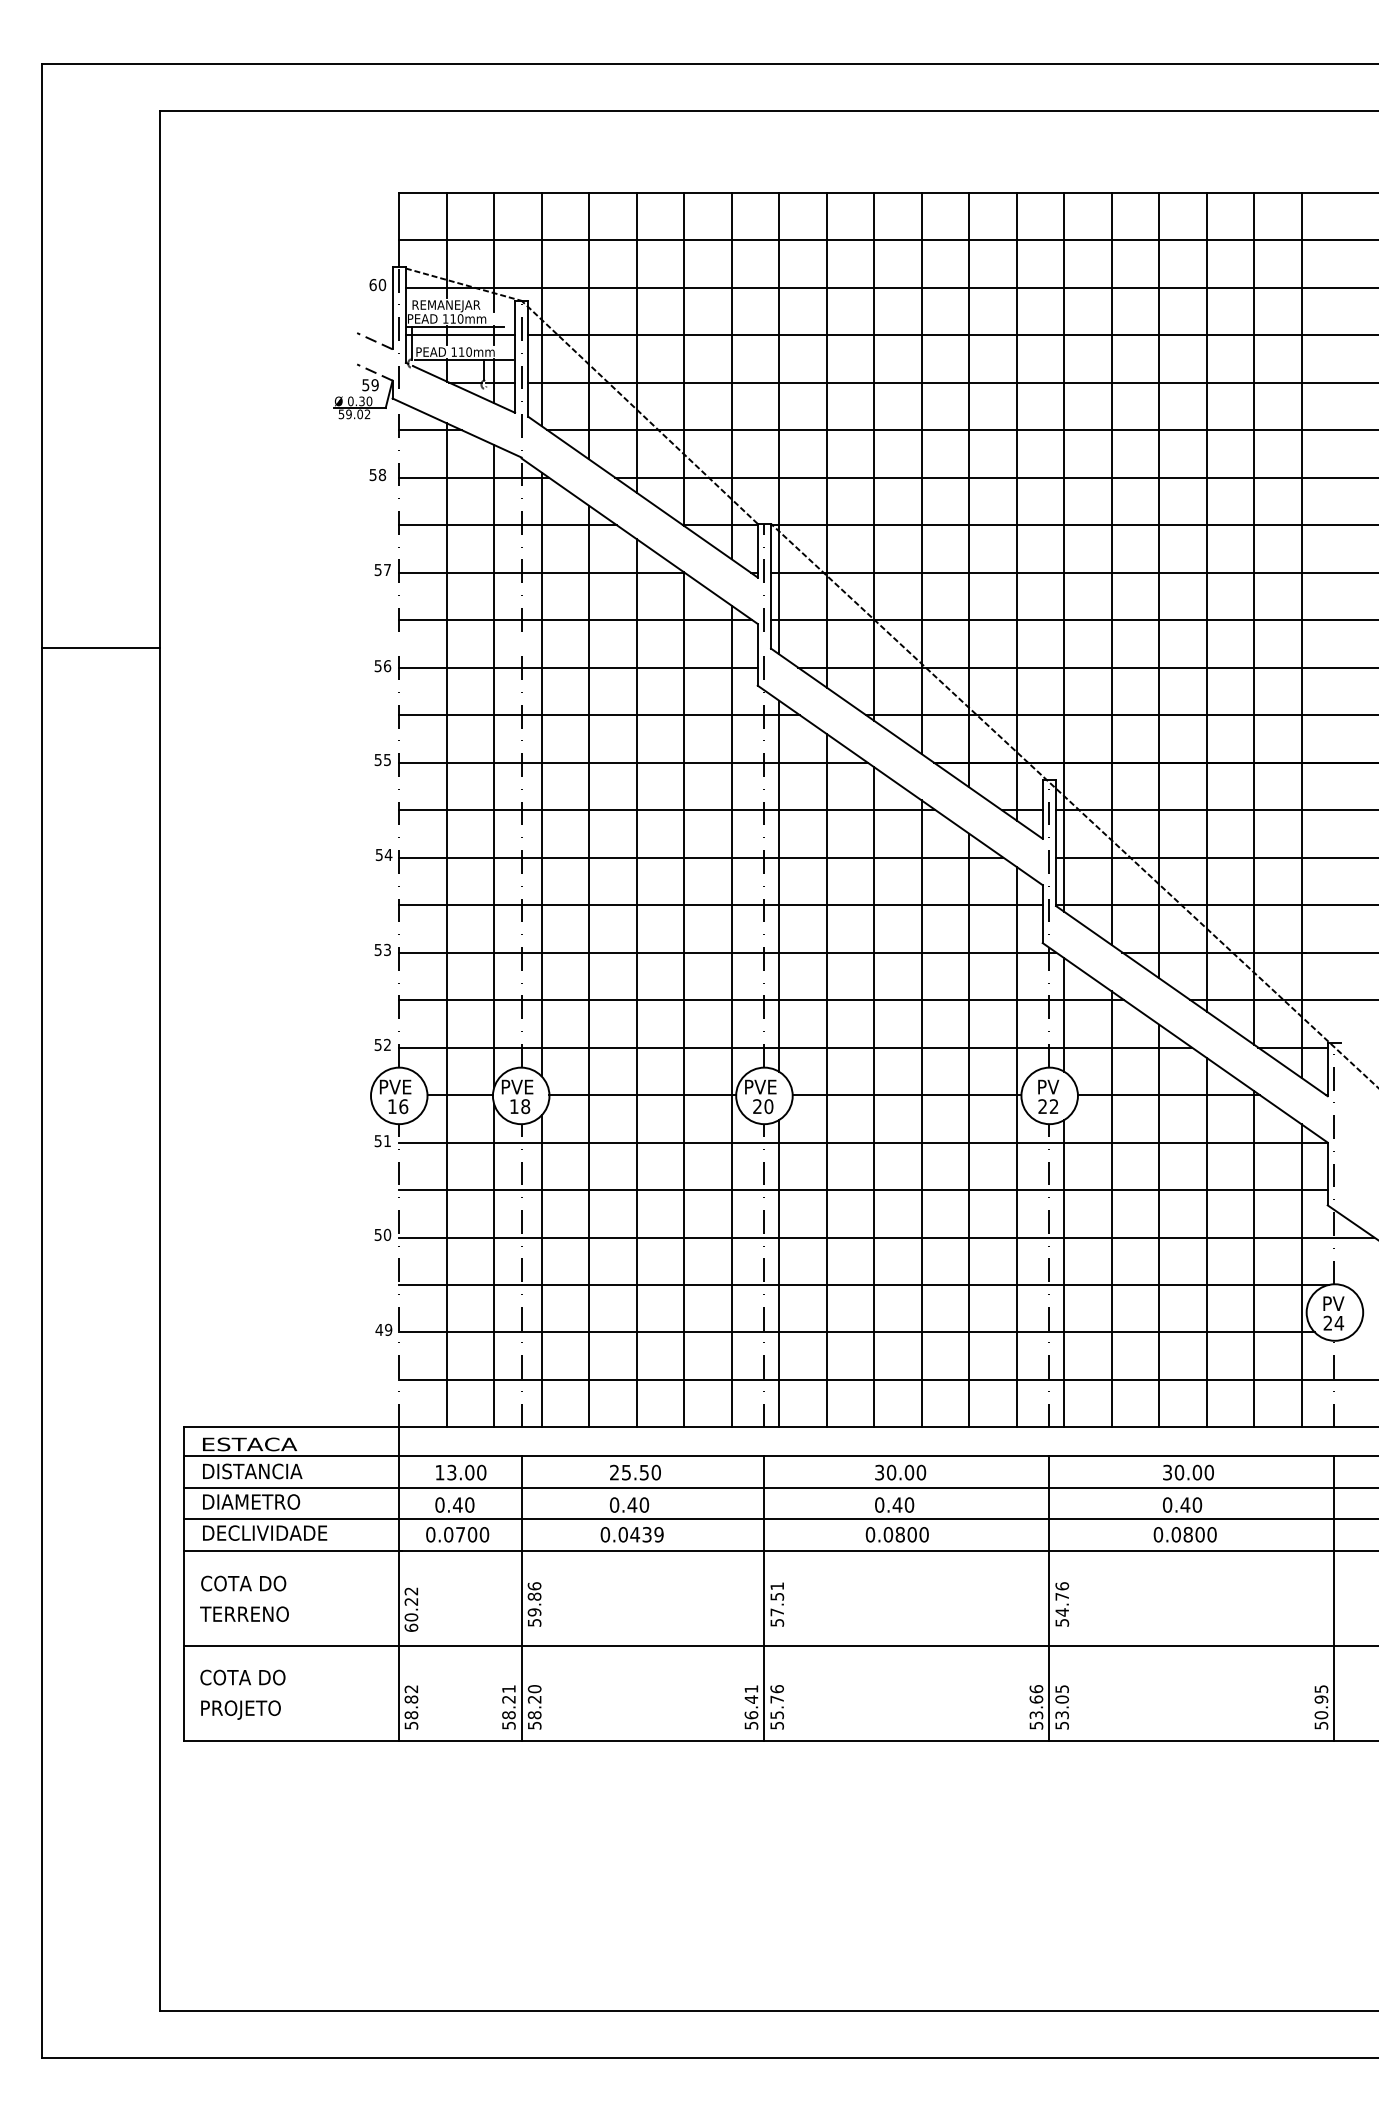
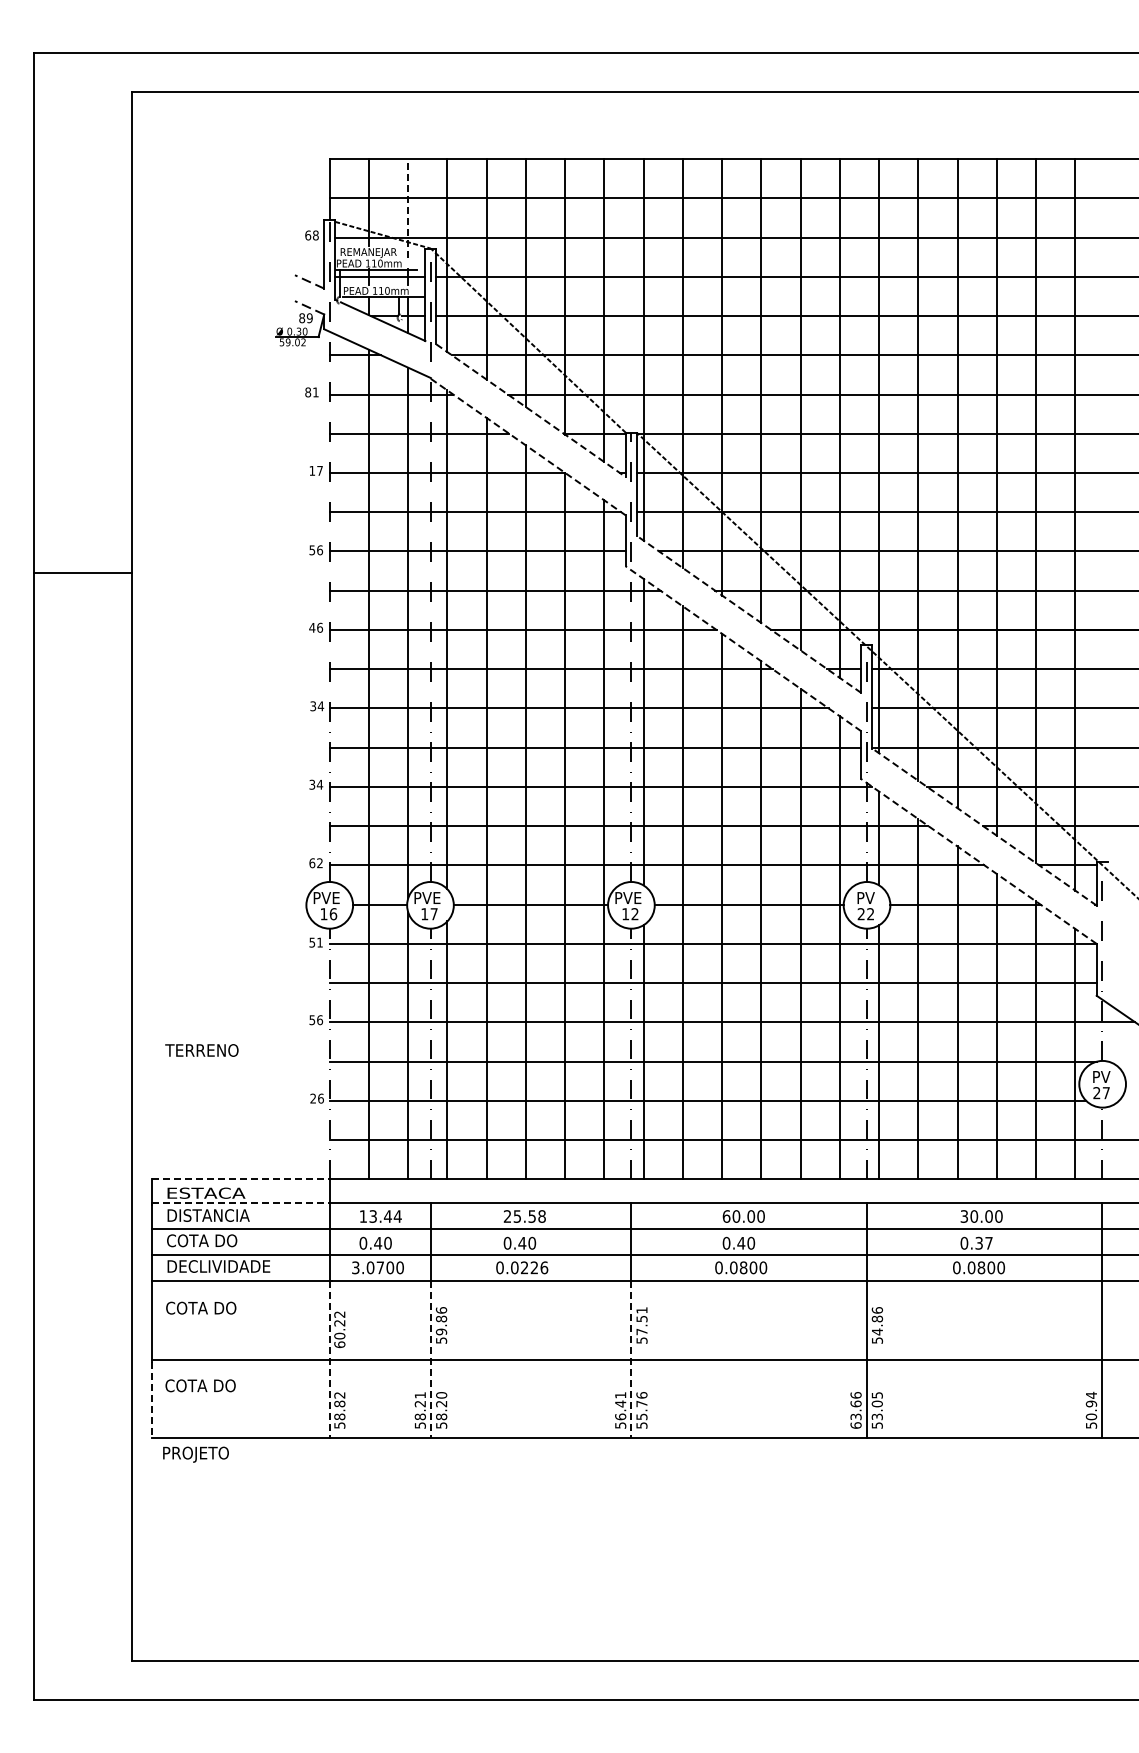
line: (494, 251) -> (408, 207), solid -> dashed
text: (382, 285) -> (315, 235), 60 -> 68
text: (366, 385) -> (302, 318), 59 -> 89
text: (377, 475) -> (311, 392), 58 -> 81
line: (643, 496) -> (531, 410), solid -> dashed
line: (639, 541) -> (528, 447), solid -> dashed
text: (378, 569) -> (312, 470), 57 -> 17
line: (101, 648) -> (83, 573), moved
line: (907, 743) -> (749, 614), solid -> dashed
text: (383, 759) -> (316, 627), 55 -> 46
line: (900, 784) -> (743, 648), solid -> dashed
text: (379, 853) -> (313, 705), 54 -> 34
text: (383, 949) -> (316, 784), 53 -> 34
line: (1191, 1001) -> (984, 827), solid -> dashed
line: (1184, 1042) -> (978, 861), solid -> dashed
text: (378, 1045) -> (312, 863), 52 -> 62
text: (524, 1107) -> (433, 914), 18 -> 17
text: (763, 1107) -> (630, 914), 20 -> 12
text: (388, 1234) -> (320, 1019), 50 -> 56
text: (1339, 1323) -> (1106, 1093), 24 -> 27
text: (383, 1329) -> (316, 1098), 49 -> 26
line: (292, 1427) -> (241, 1179), solid -> dashed
line: (292, 1455) -> (241, 1202), solid -> dashed
text: (475, 1472) -> (392, 1216), 13.00 -> 13.44
text: (655, 1472) -> (541, 1216), 25.50 -> 25.58
text: (879, 1472) -> (726, 1216), 30.00 -> 60.00
text: (251, 1501) -> (207, 1240), DIAMETRO -> COTA DO
text: (1190, 1504) -> (983, 1242), 0.40 -> 0.37
text: (430, 1534) -> (355, 1267), 0.0700 -> 3.0700
text: (647, 1534) -> (534, 1267), 0.0439 -> 0.0226
text: (1062, 1596) -> (877, 1318), 54.76 -> 54.86
text: (243, 1614) -> (201, 1050), moved
line: (398, 1646) -> (329, 1360), solid -> dashed
line: (521, 1646) -> (430, 1360), solid -> dashed
line: (764, 1646) -> (631, 1360), solid -> dashed
text: (1321, 1688) -> (1091, 1394), 50.95 -> 50.94
line: (184, 1695) -> (152, 1400), solid -> dashed
text: (240, 1709) -> (195, 1454), moved
text: (1035, 1725) -> (855, 1425), 53.66 -> 63.66

